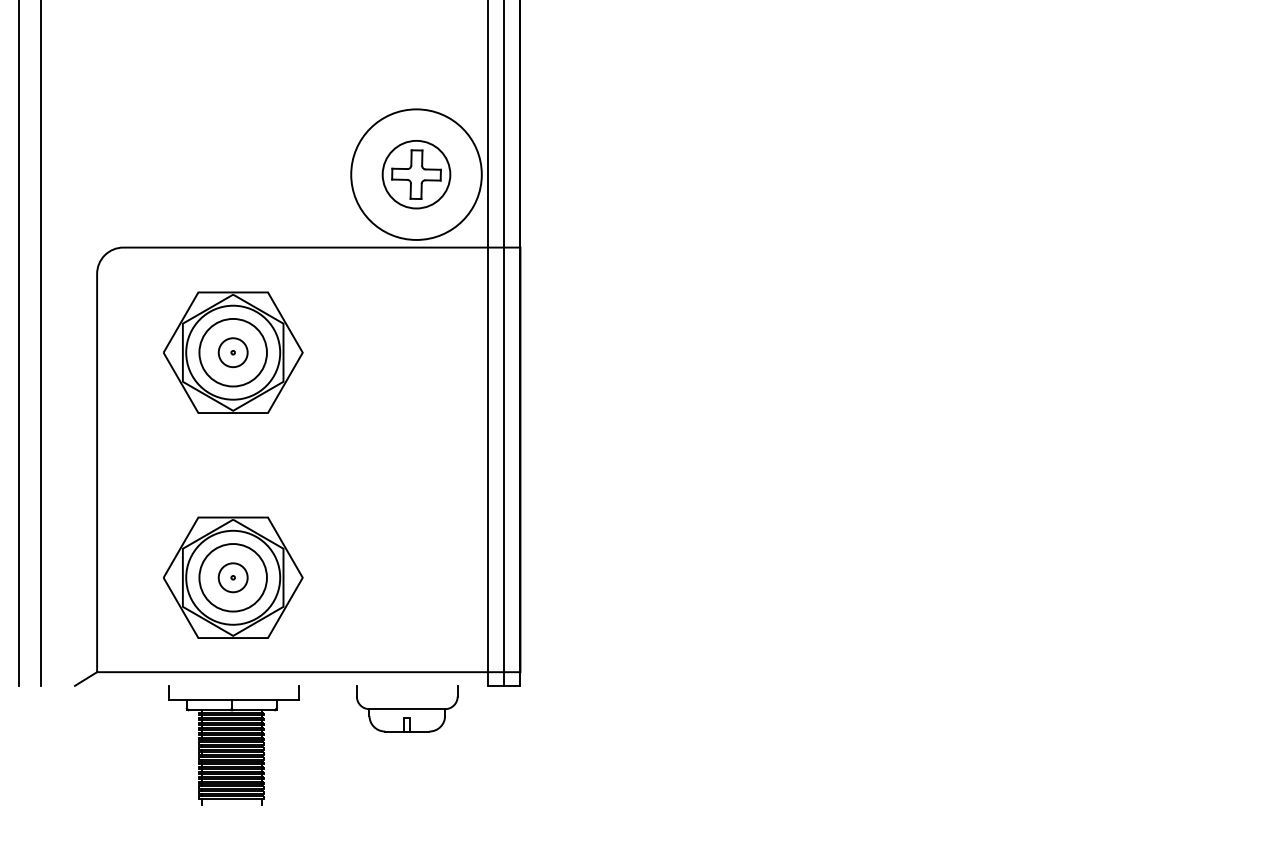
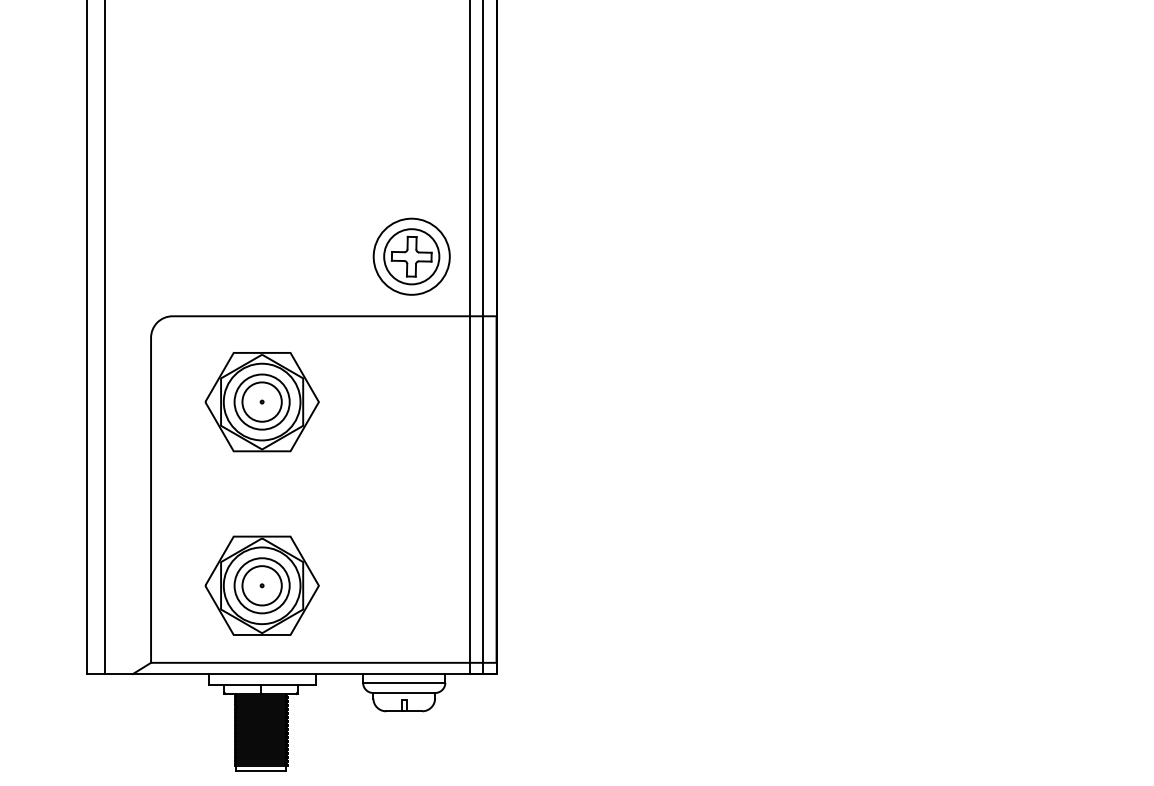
circle: (416, 174) -> (411, 256), size x0.71
circle: (232, 351) -> (261, 401), size x1.67
circle: (232, 577) -> (261, 585), size x1.67
line: (269, 686) -> (291, 674), added
line: (407, 696) -> (404, 682), added
line: (231, 805) -> (260, 771), added

